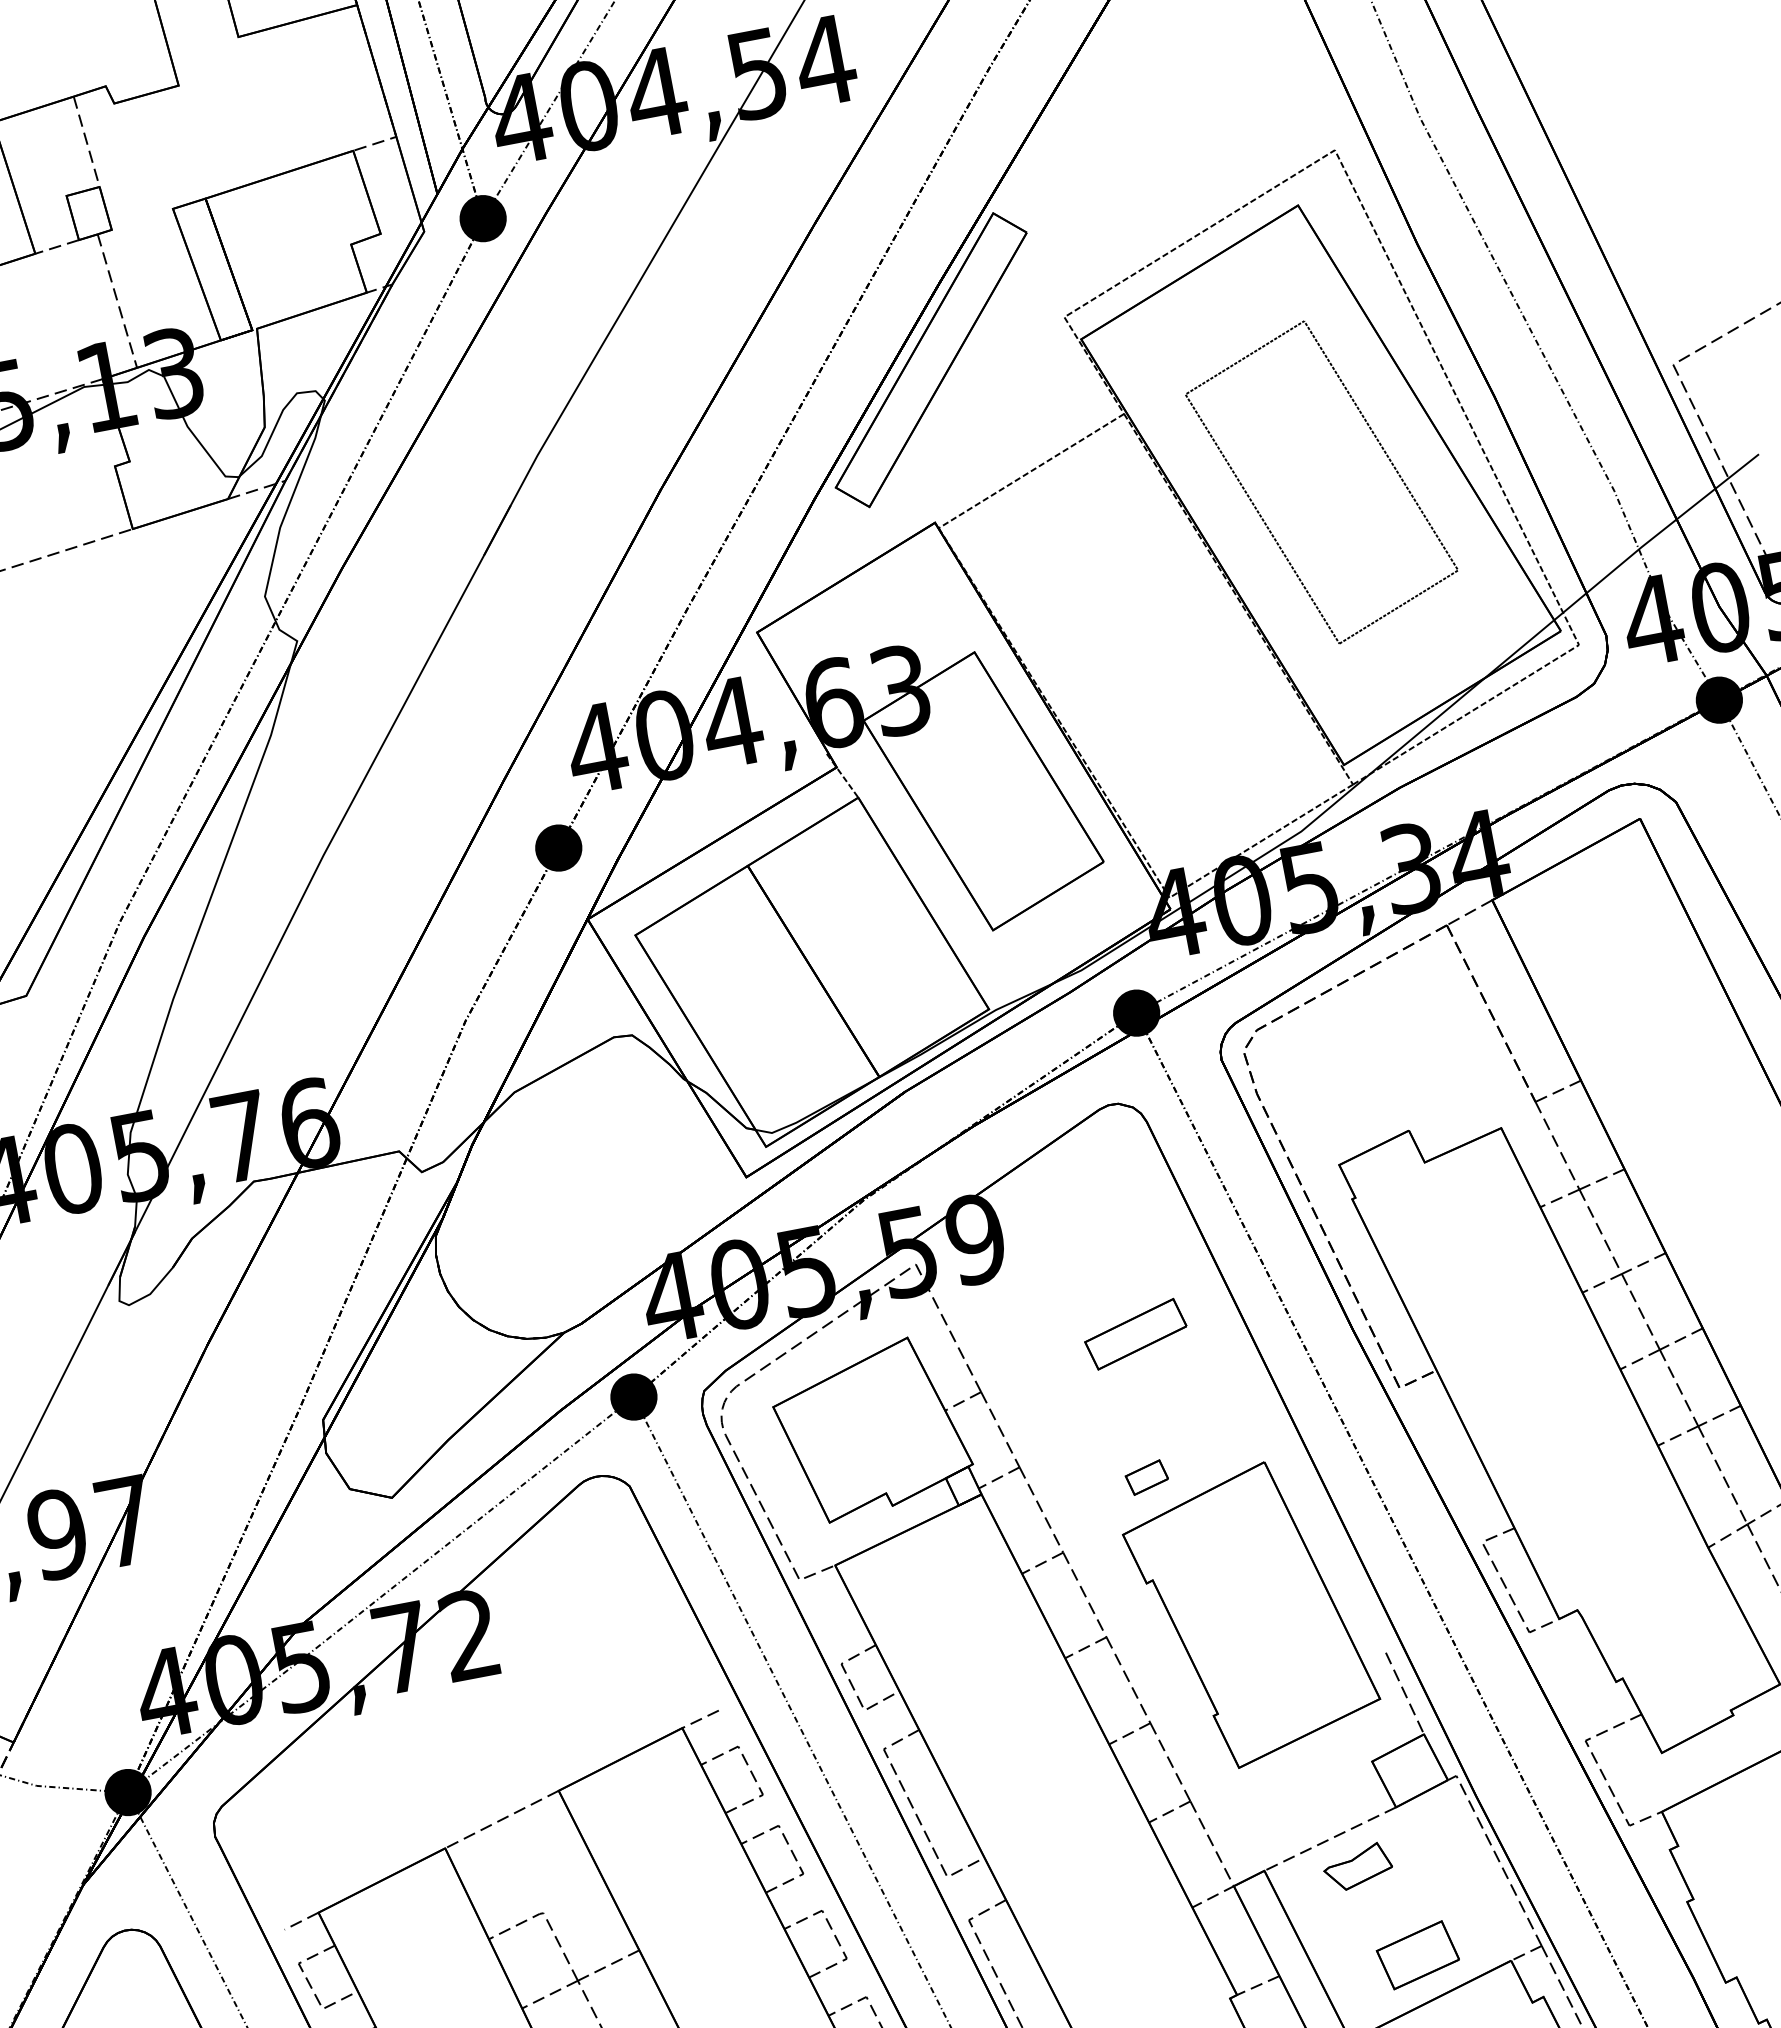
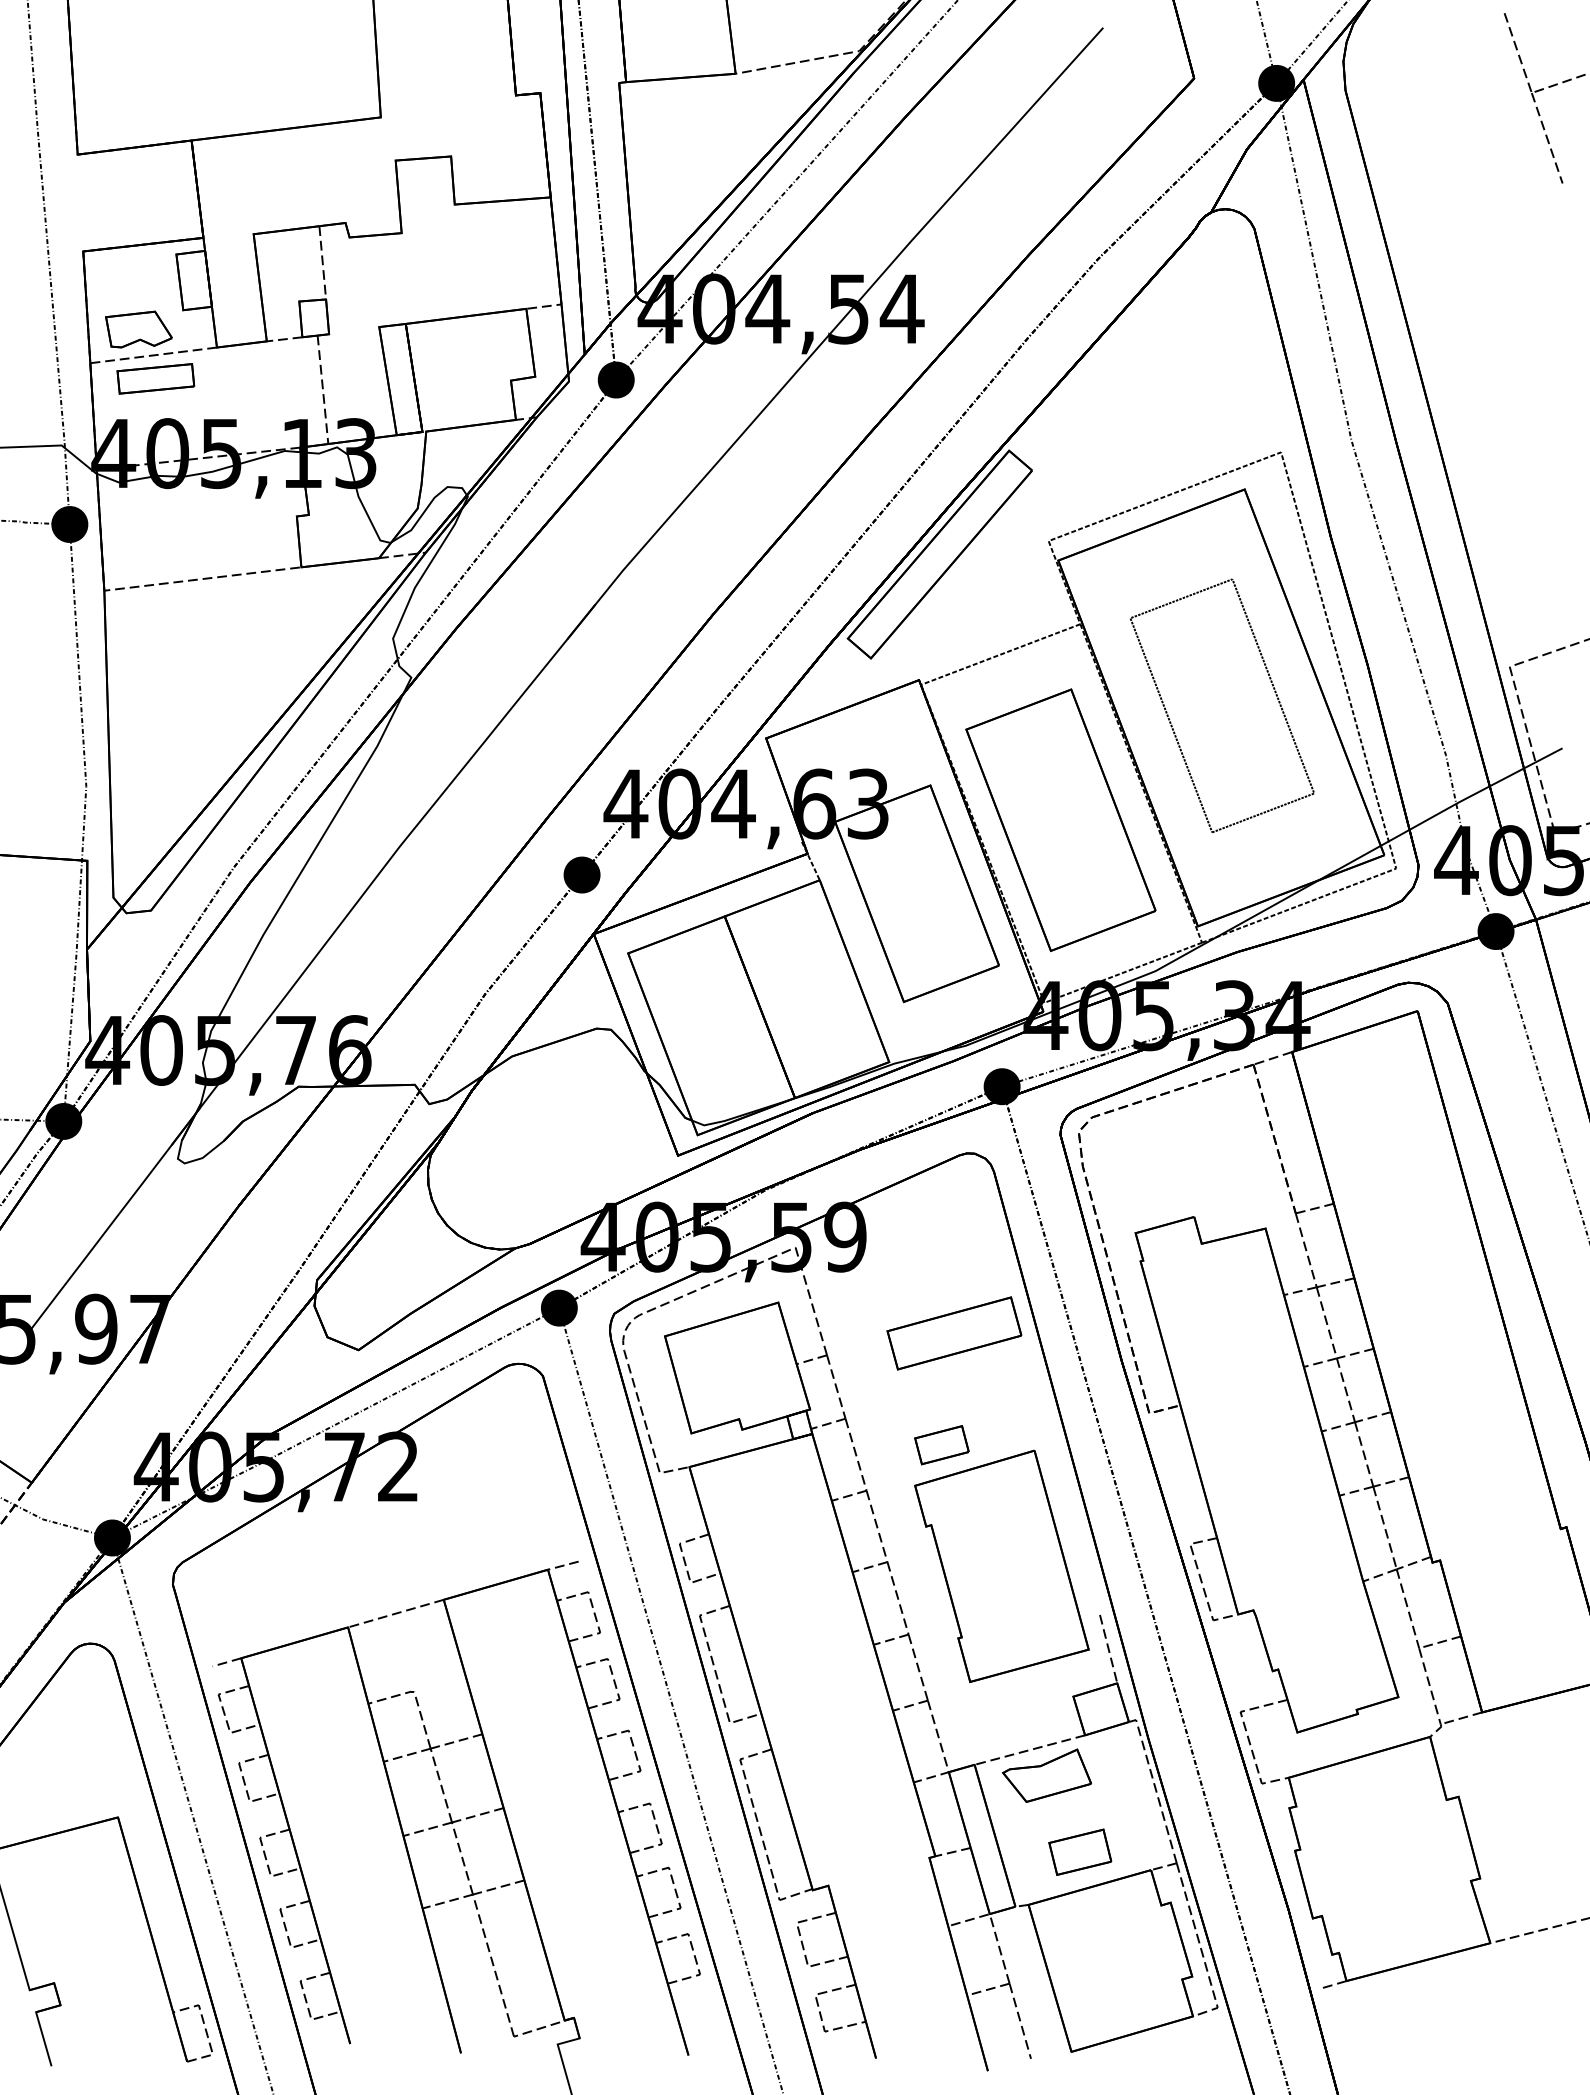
part: (1145, 663) -> (1060, 819), added
part: (1135, 1334) -> (954, 1333), size x1.67
part: (1146, 1477) -> (941, 1445), size x1.67
part: (1357, 1867) -> (1046, 1775), size x1.67

